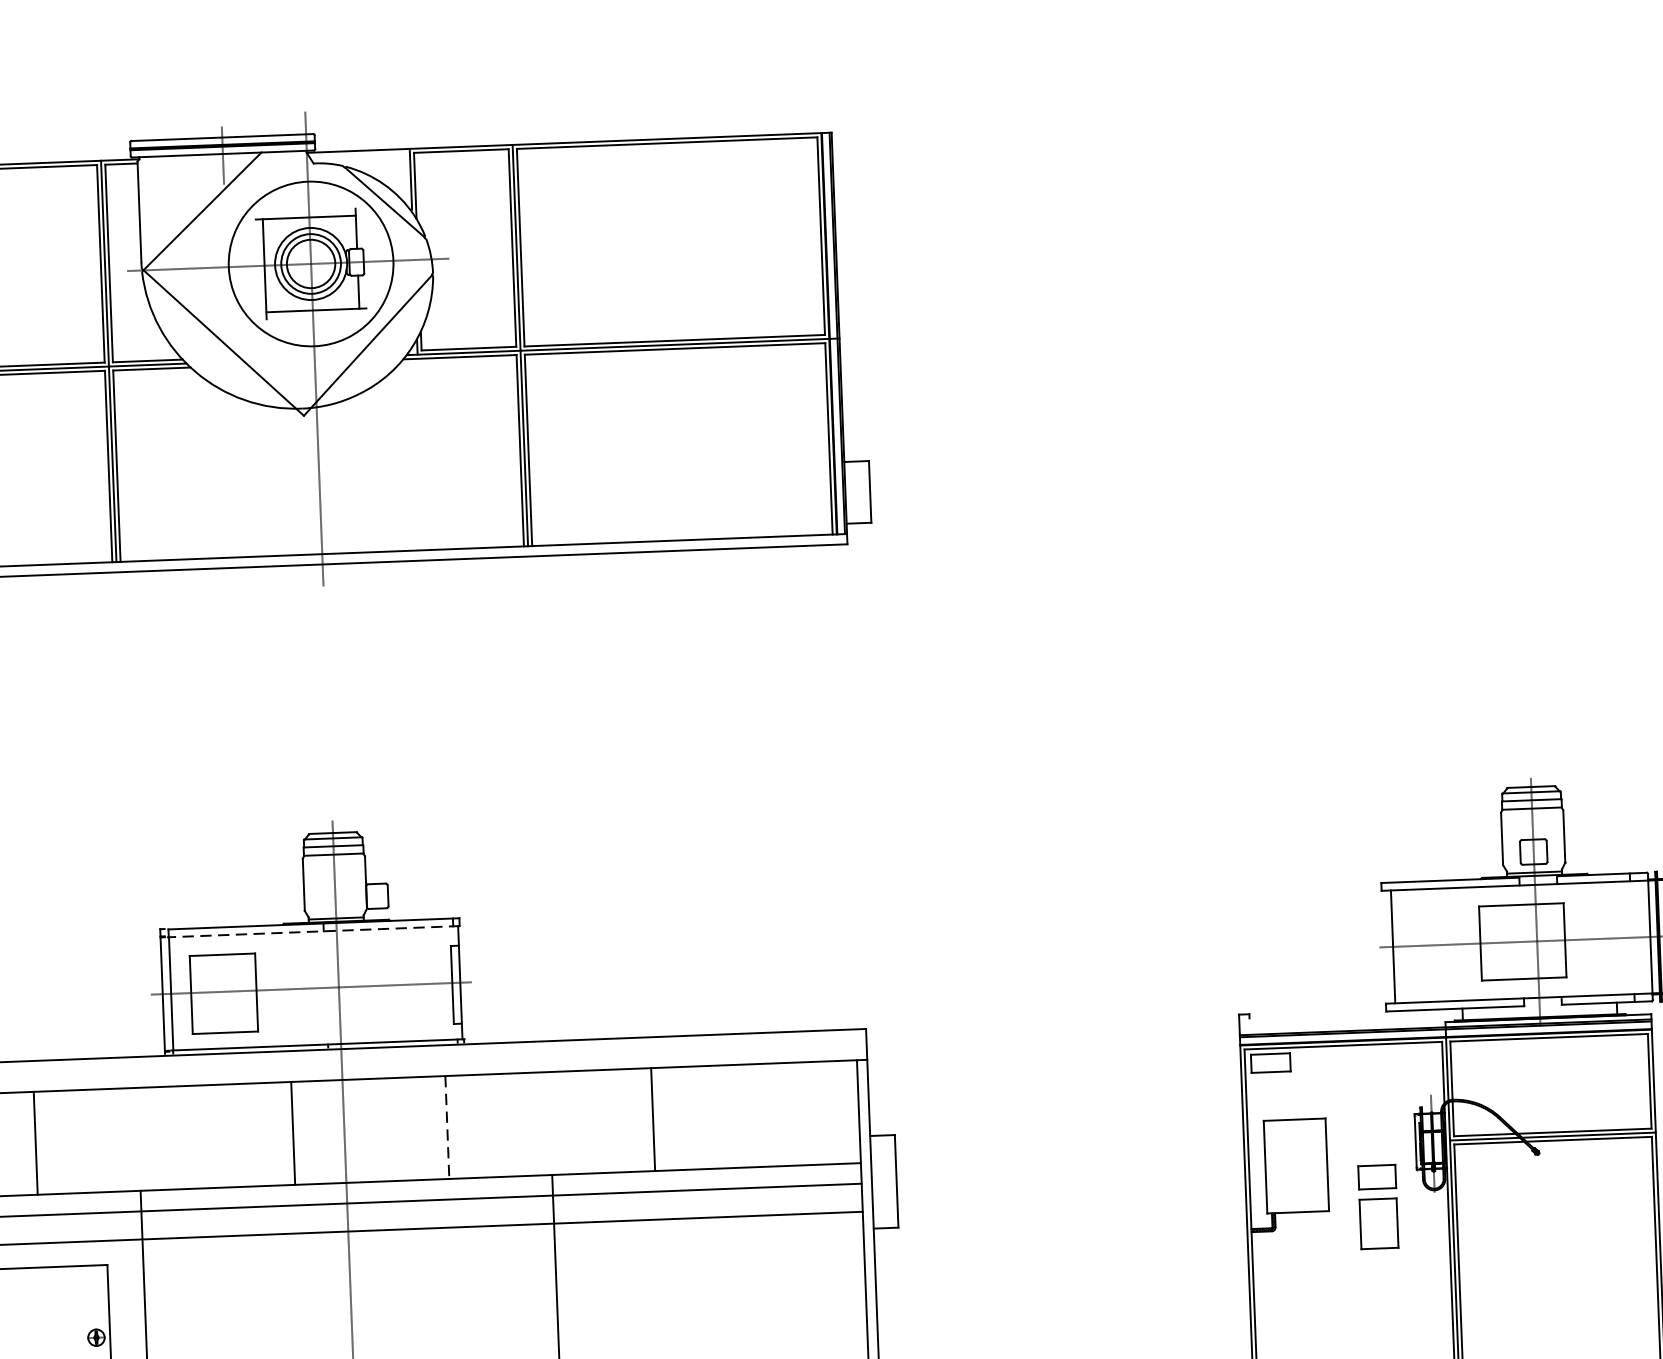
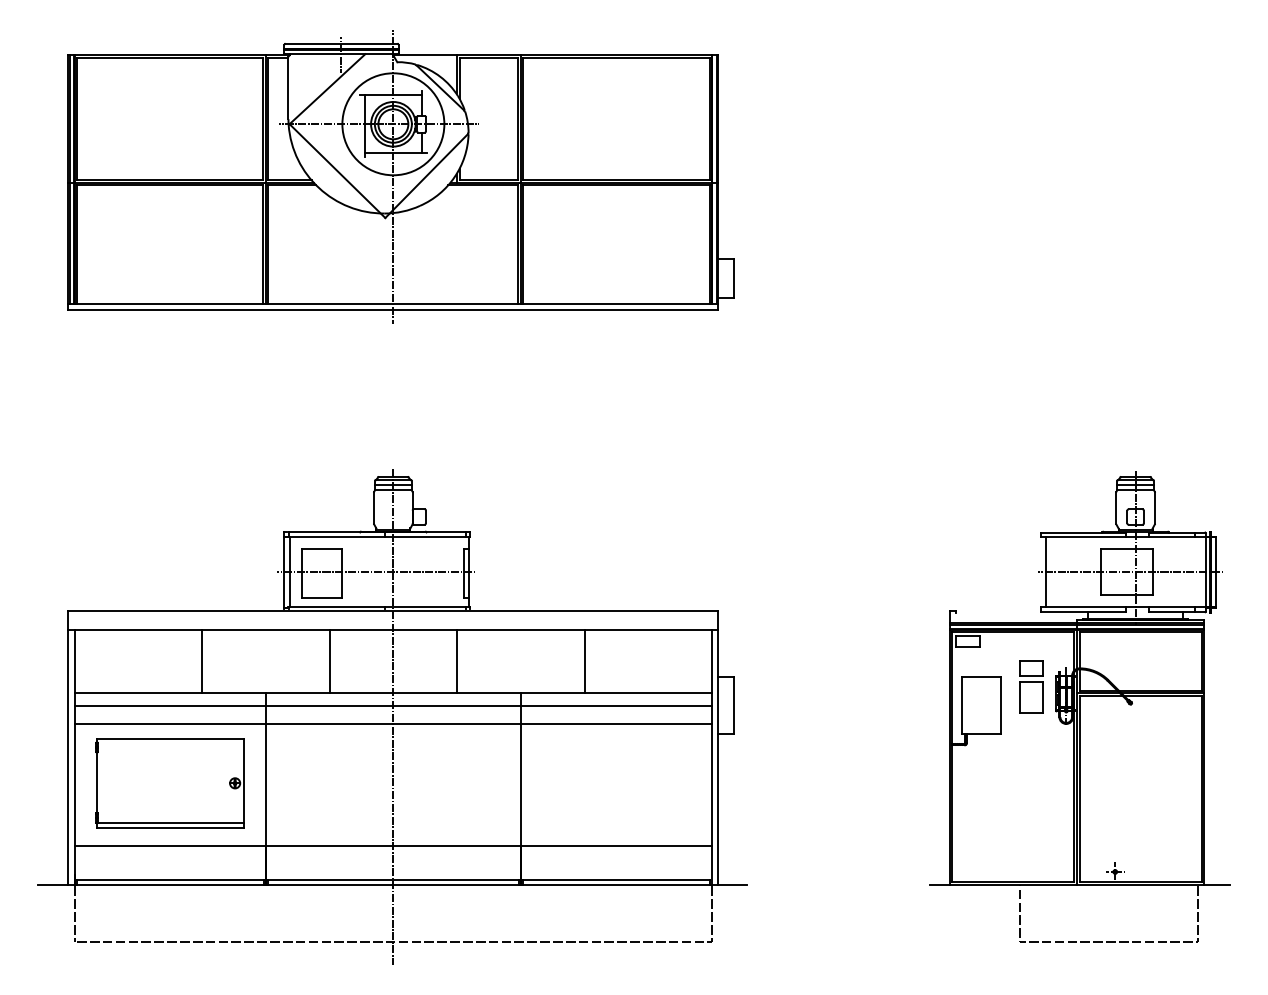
line: (314, 931) -> (379, 537), dashed -> solid
line: (447, 1127) -> (457, 661), dashed -> solid
line: (292, 1133) -> (329, 661), moved
part: (1379, 1206) -> (1031, 686), moved

